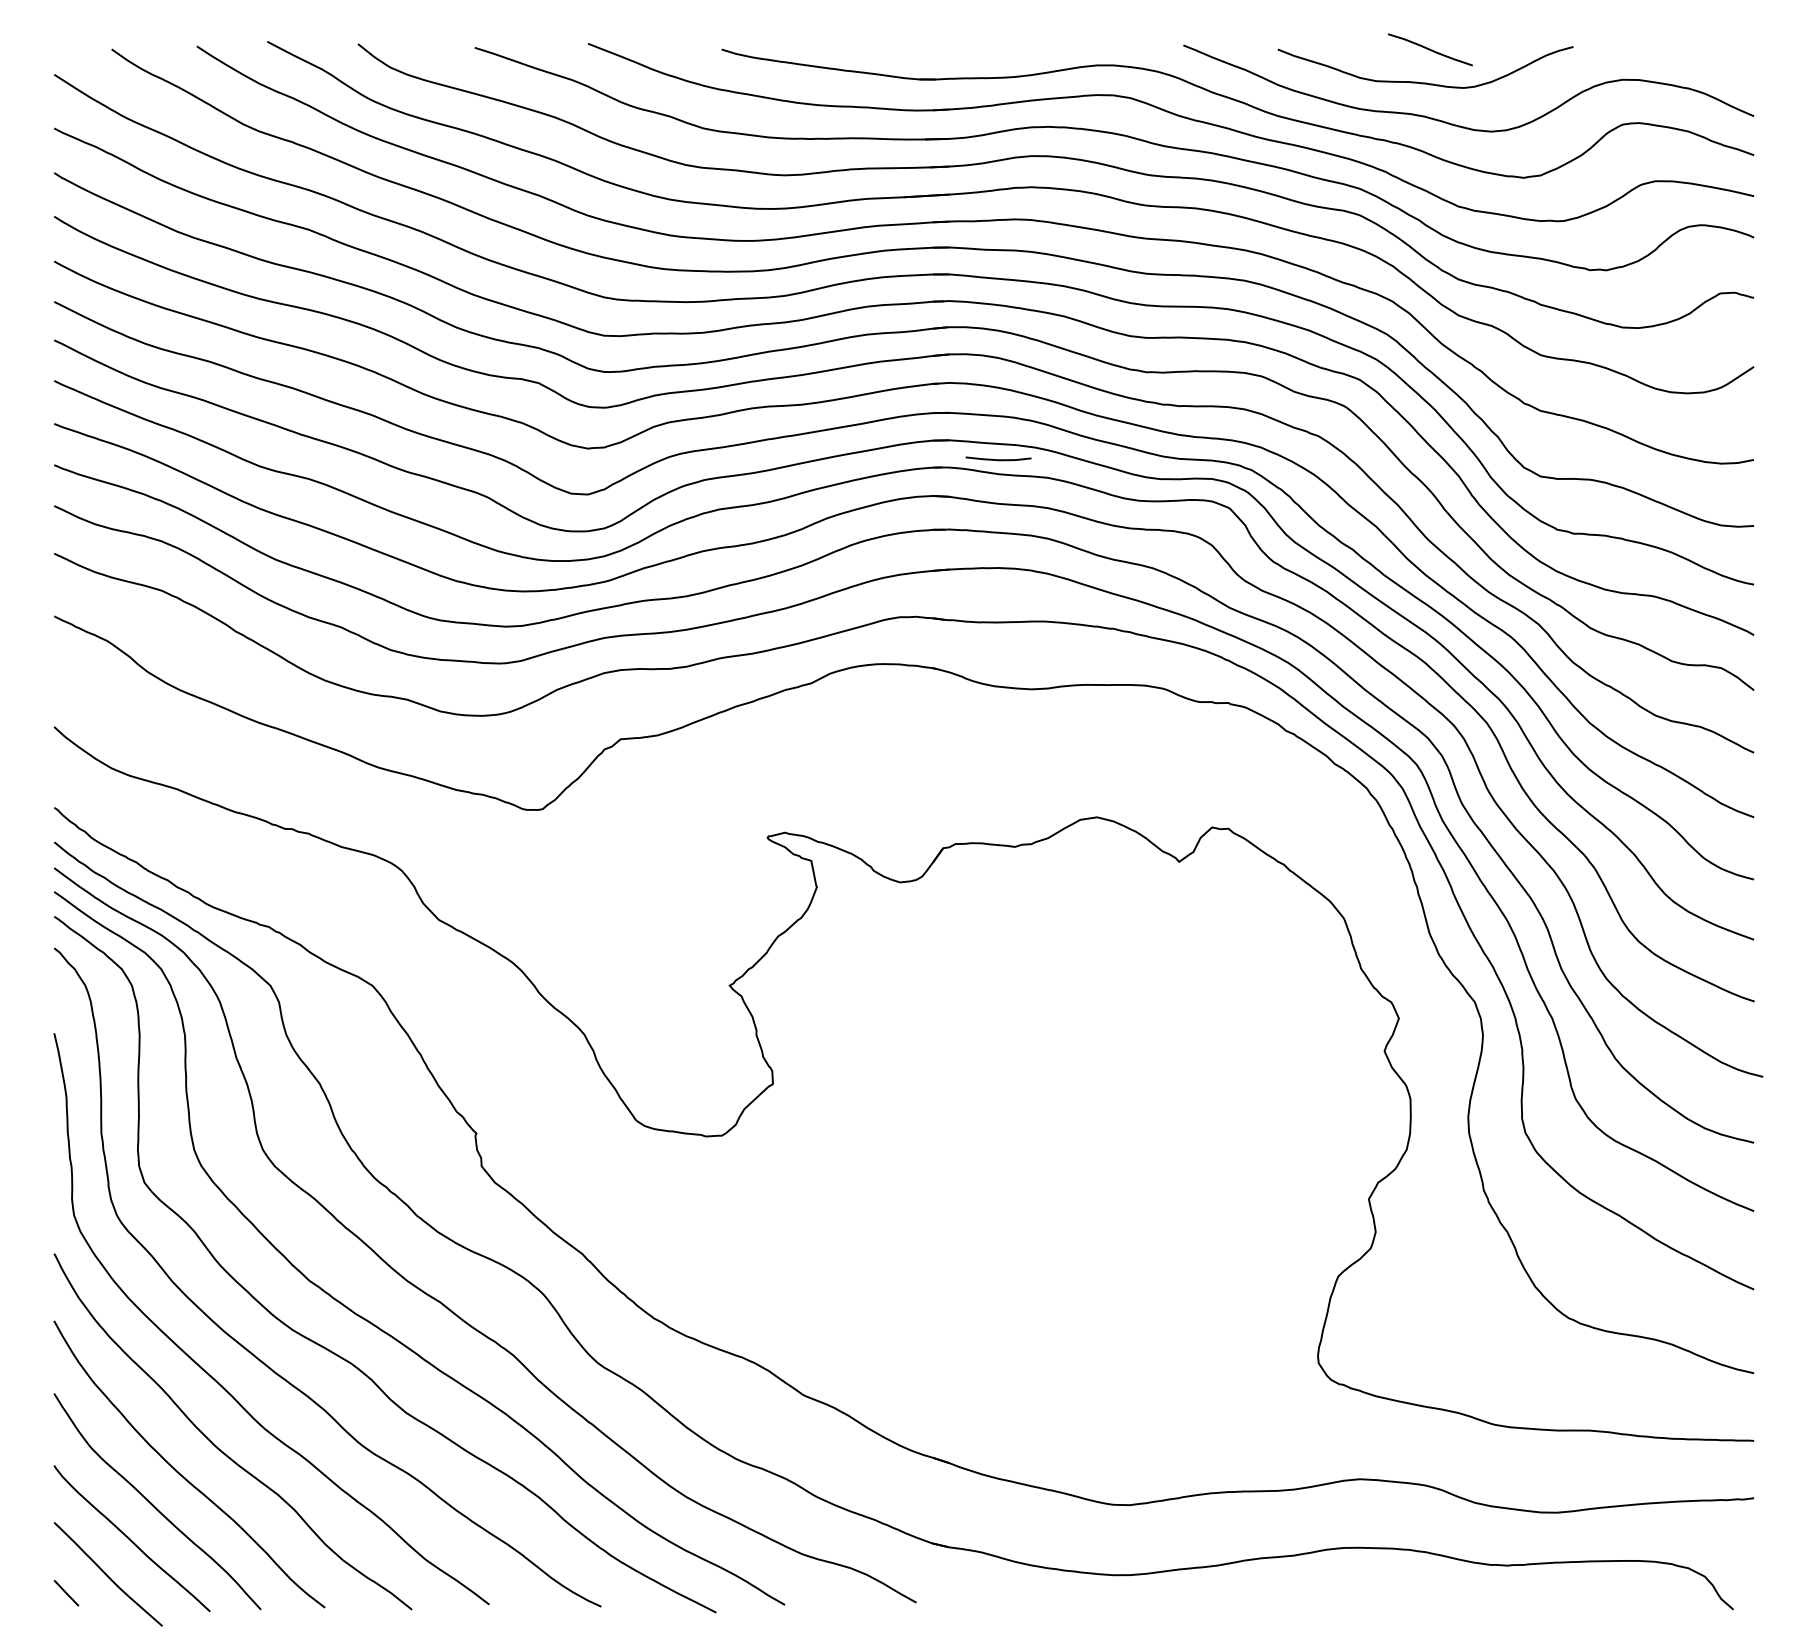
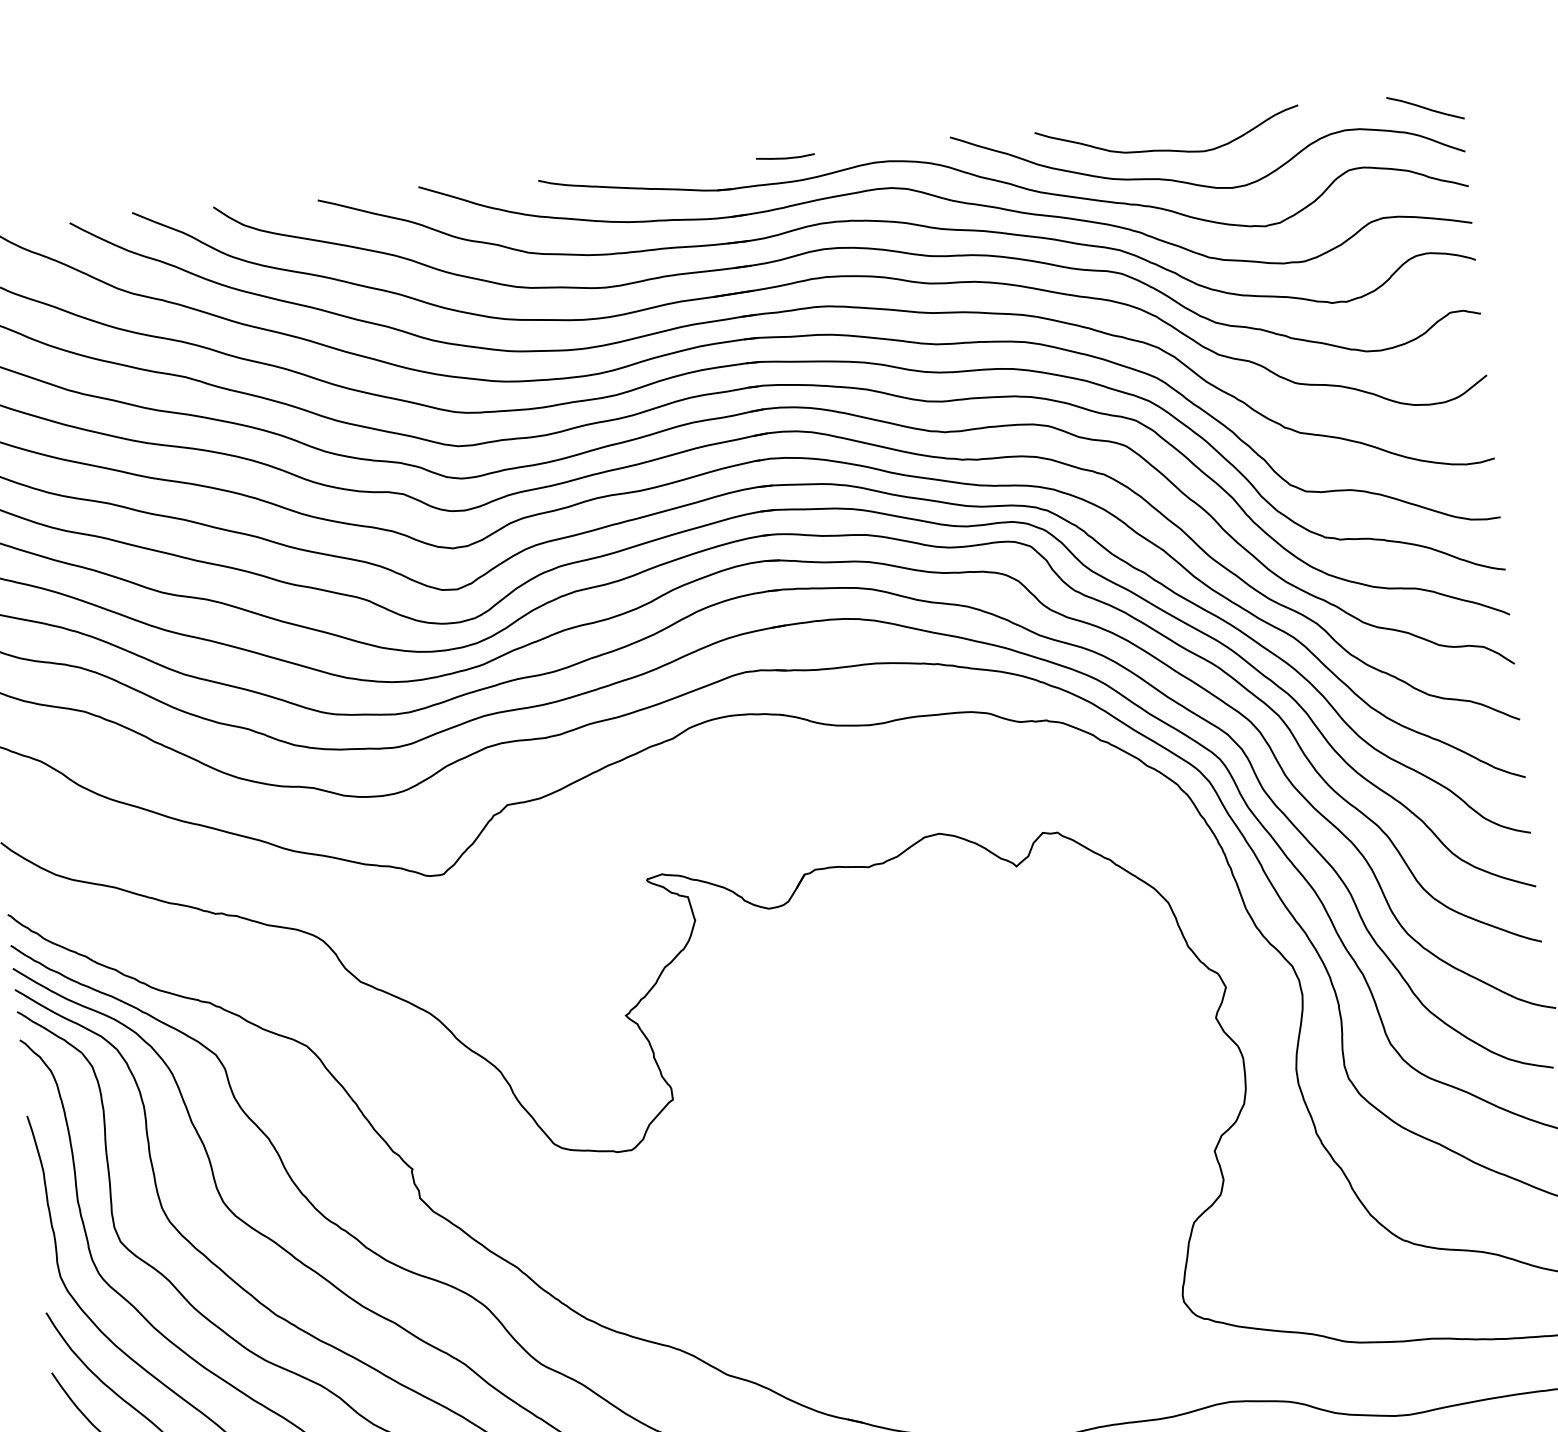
curve: (1430, 49) -> (1425, 107), moved
line: (998, 459) -> (785, 157), moved

